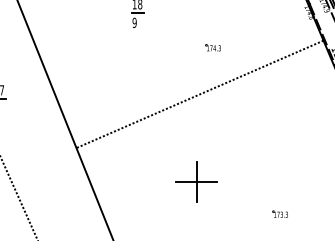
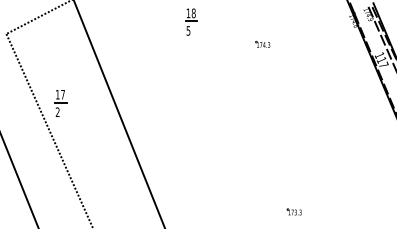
text: (134, 22) -> (188, 30), 9 -> 5
part: (212, 46) -> (262, 43), moved
line: (200, 94) -> (250, 98), removed
part: (195, 180) -> (246, 180), removed
part: (279, 213) -> (293, 211), moved

